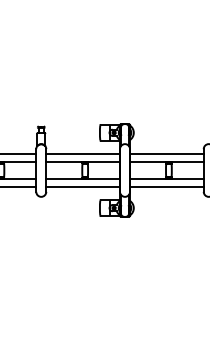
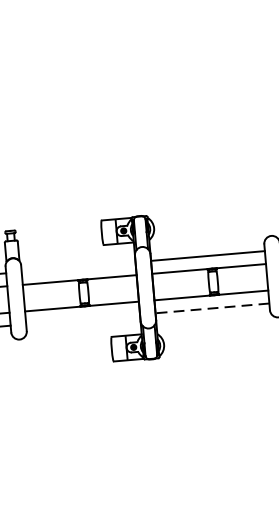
line: (83, 153) -> (79, 266), removed
line: (83, 187) -> (83, 319), removed
line: (166, 187) -> (211, 308), solid -> dashed

